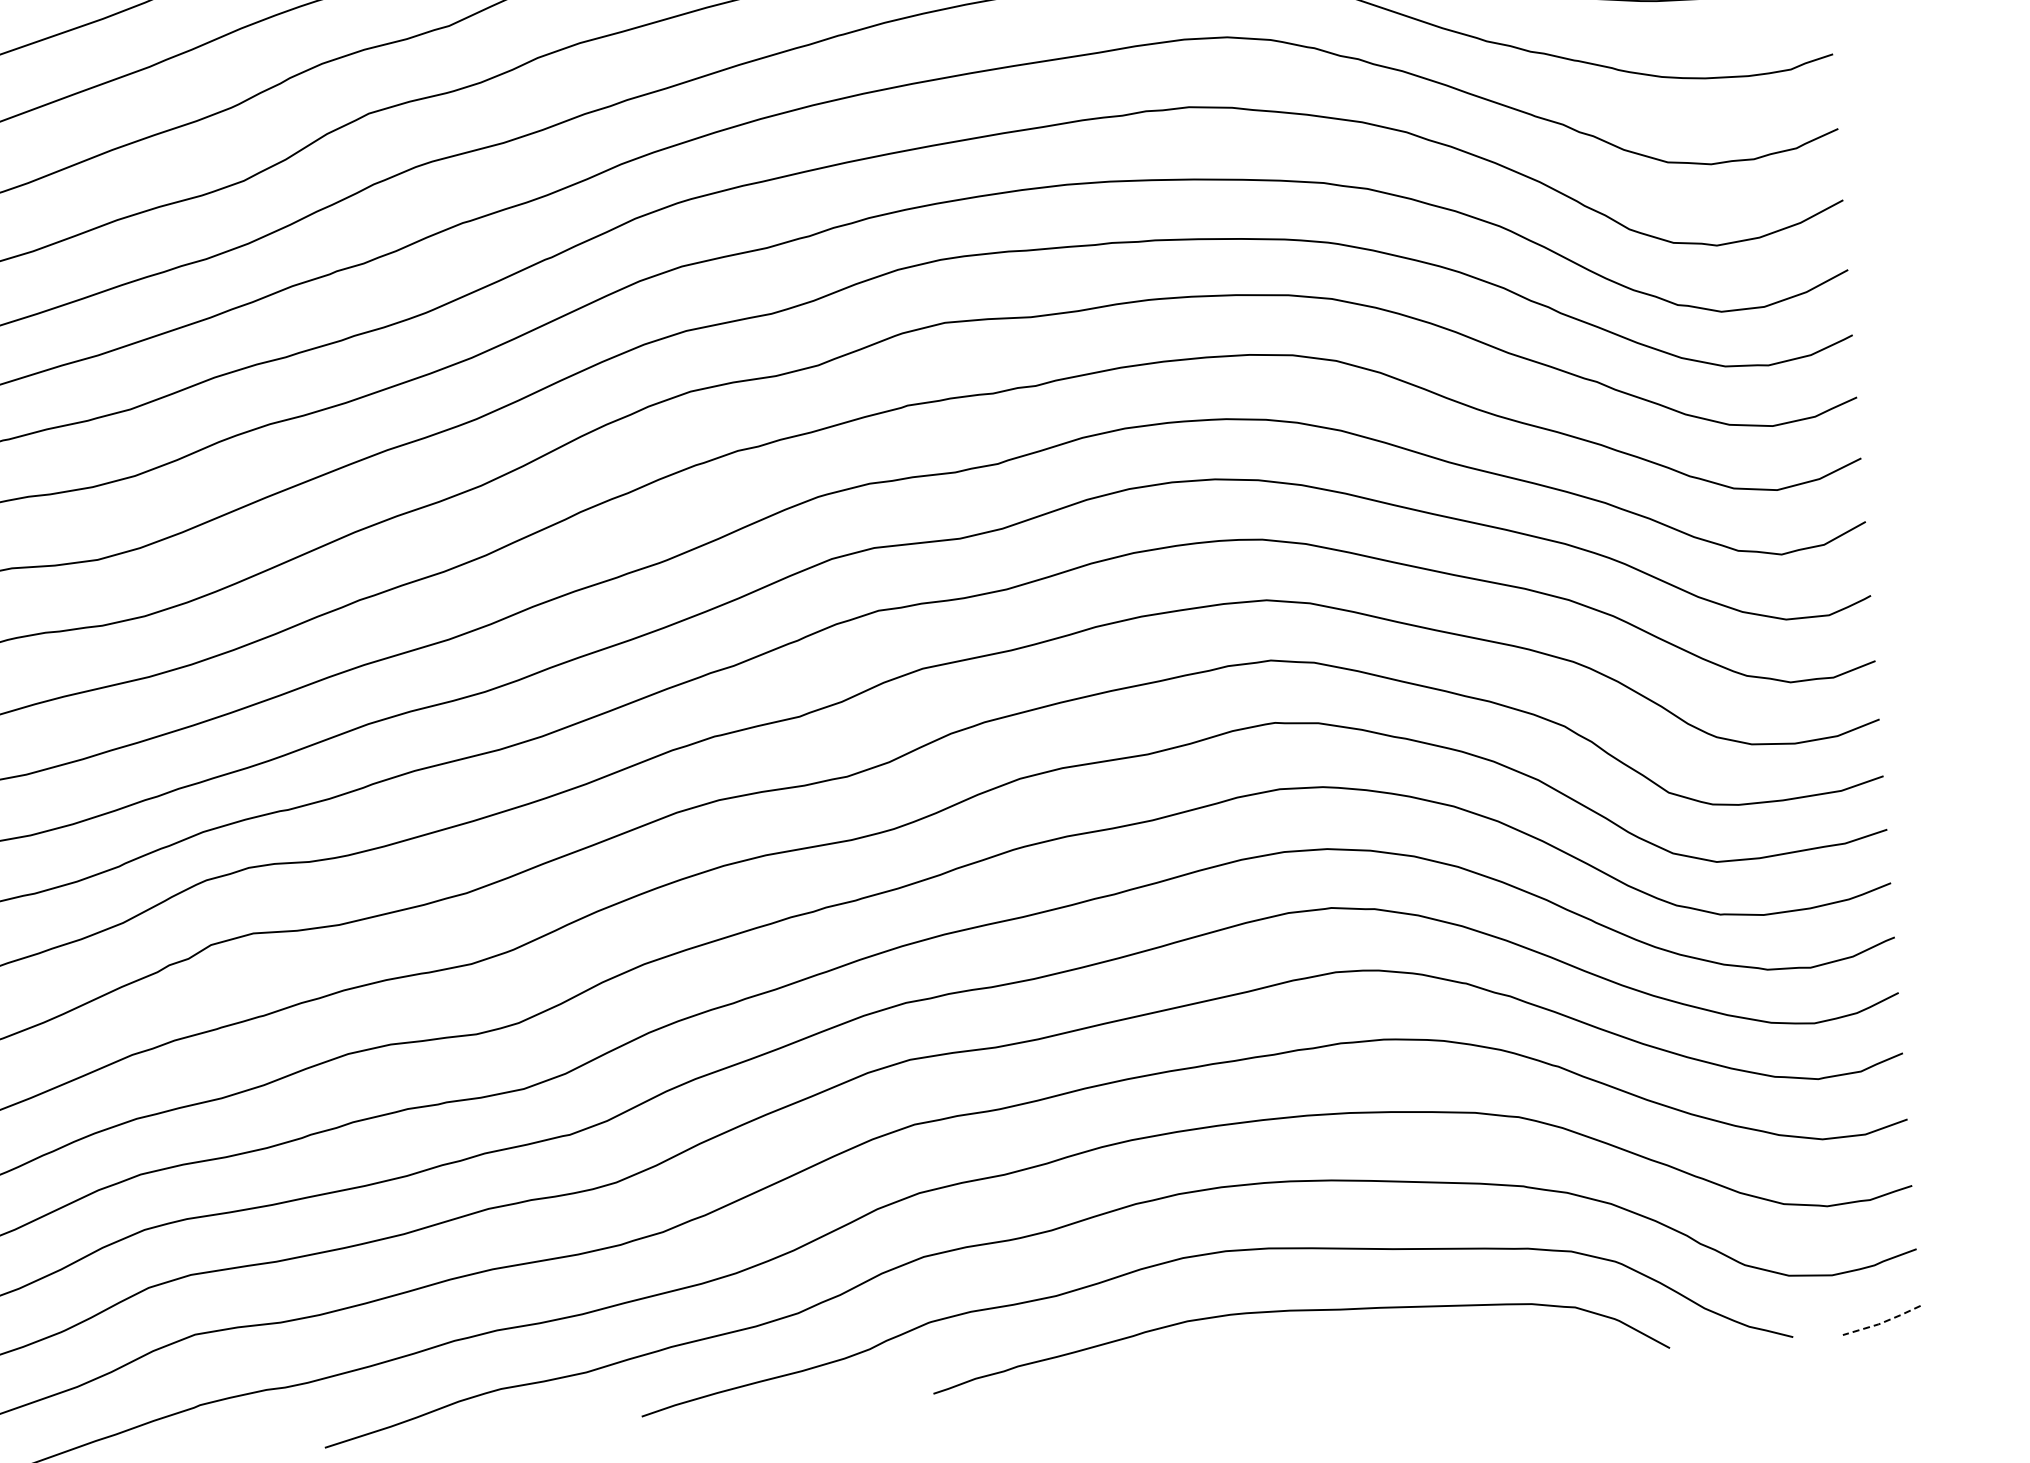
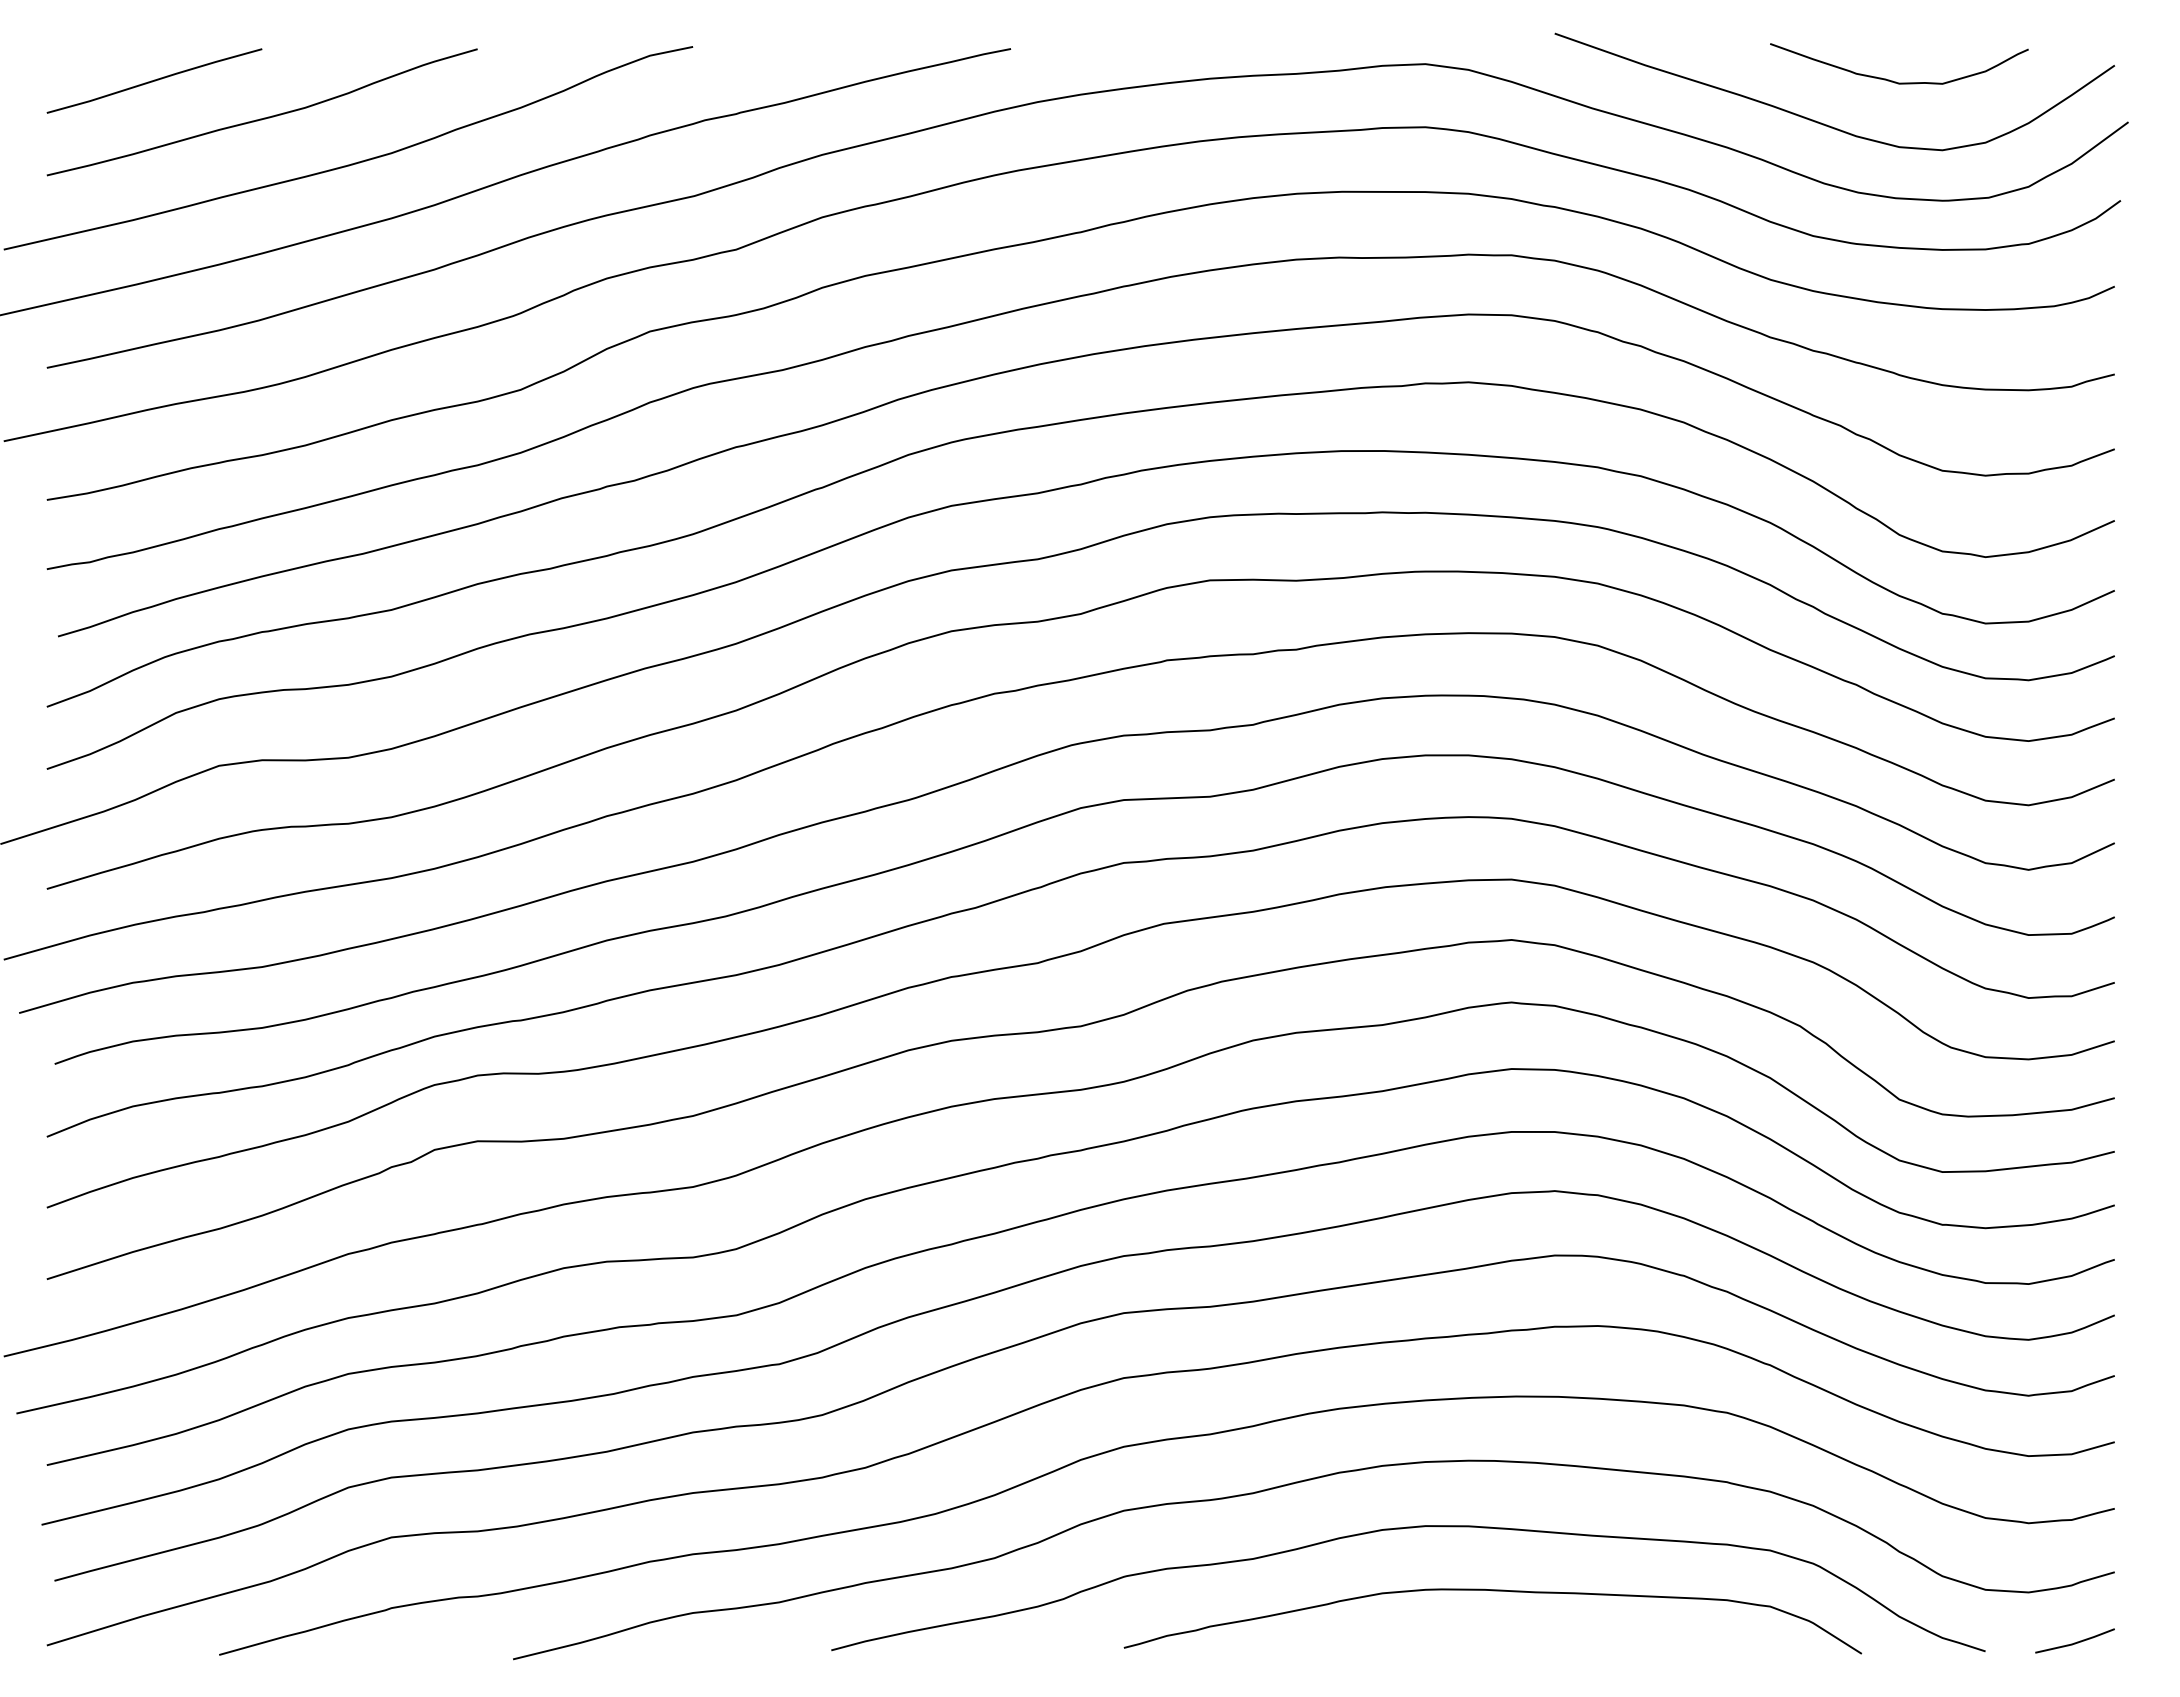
line: (1882, 1323) -> (2075, 1643), dashed -> solid

